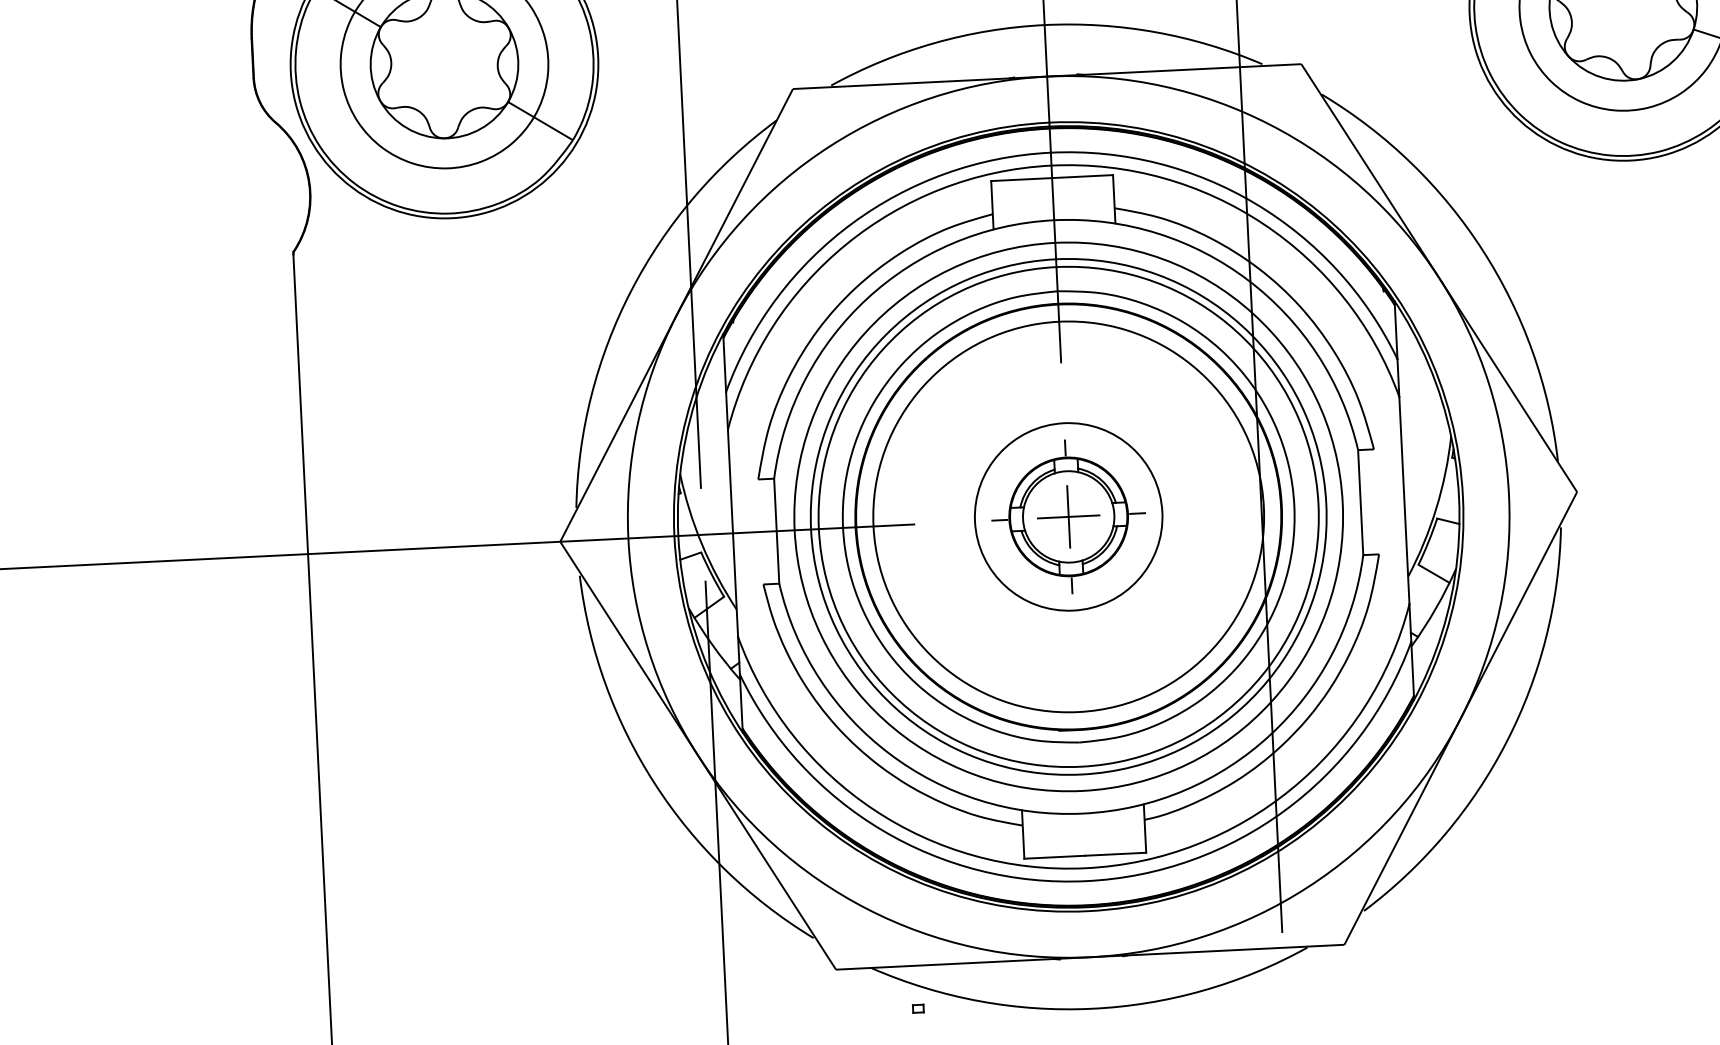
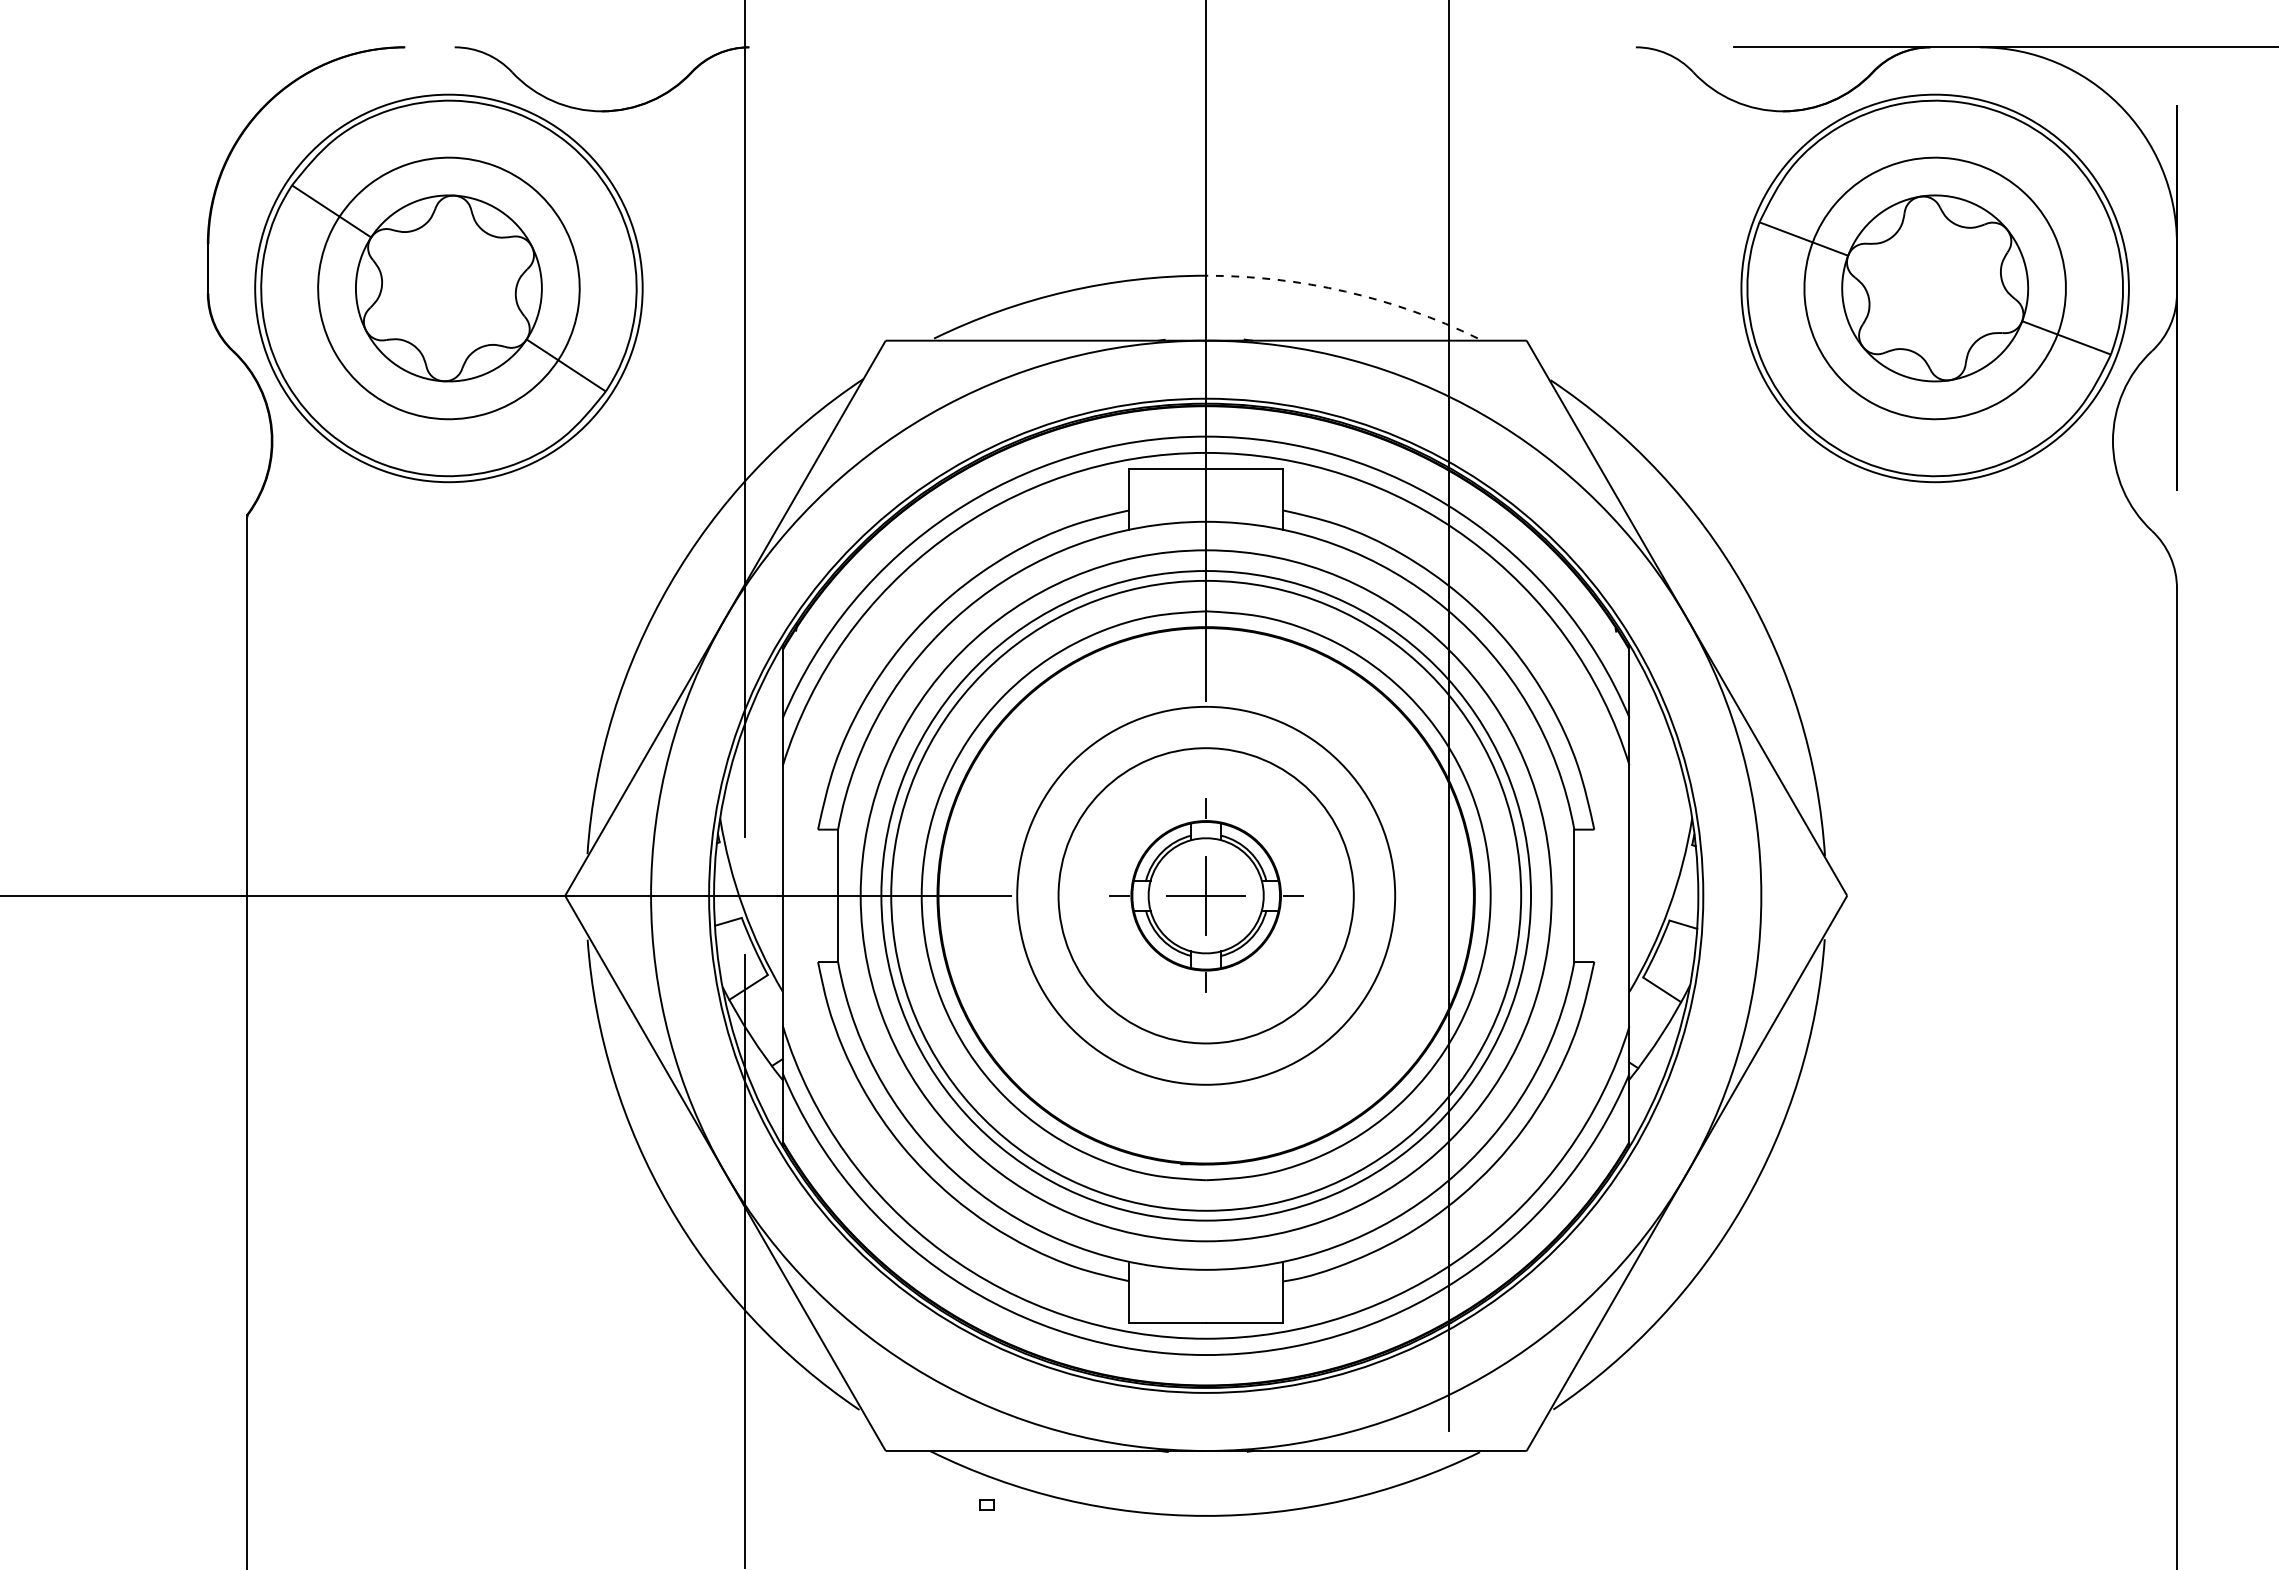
arc: (1155, 32) -> (1345, 291), solid -> dashed
circle: (1068, 516) -> (1206, 895), size x0.6
circle: (1068, 516) -> (1206, 895), size x1.6

